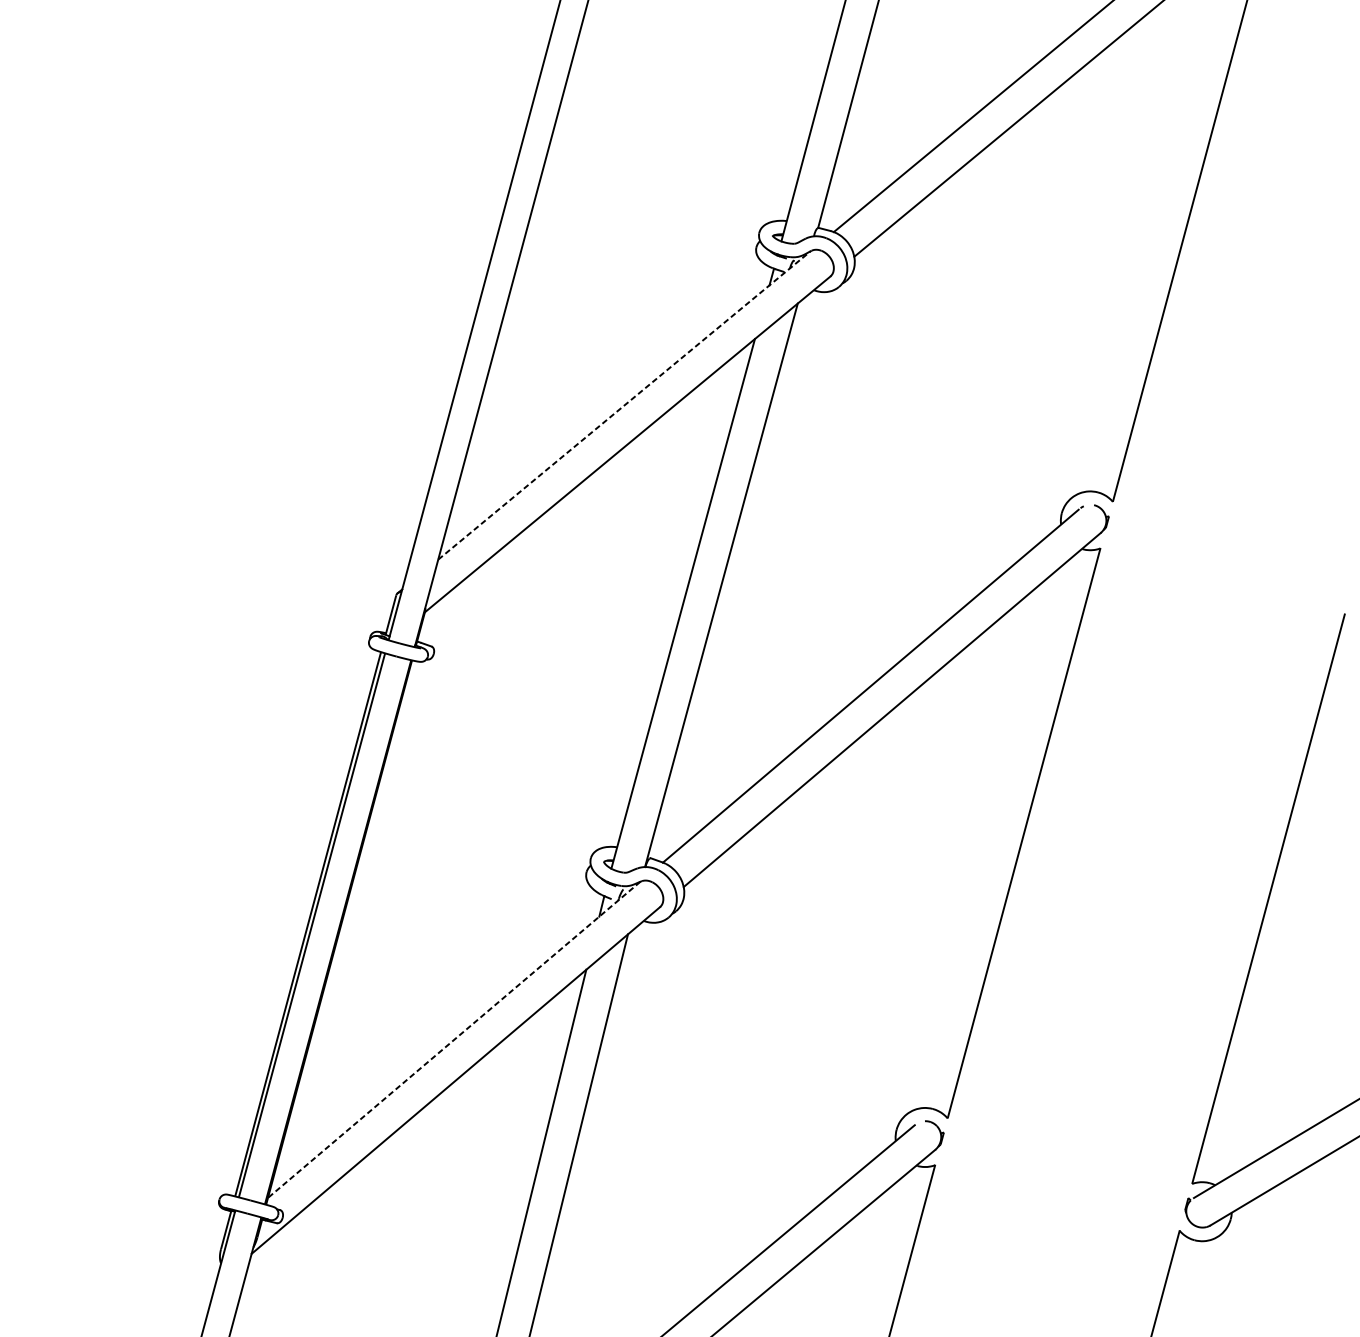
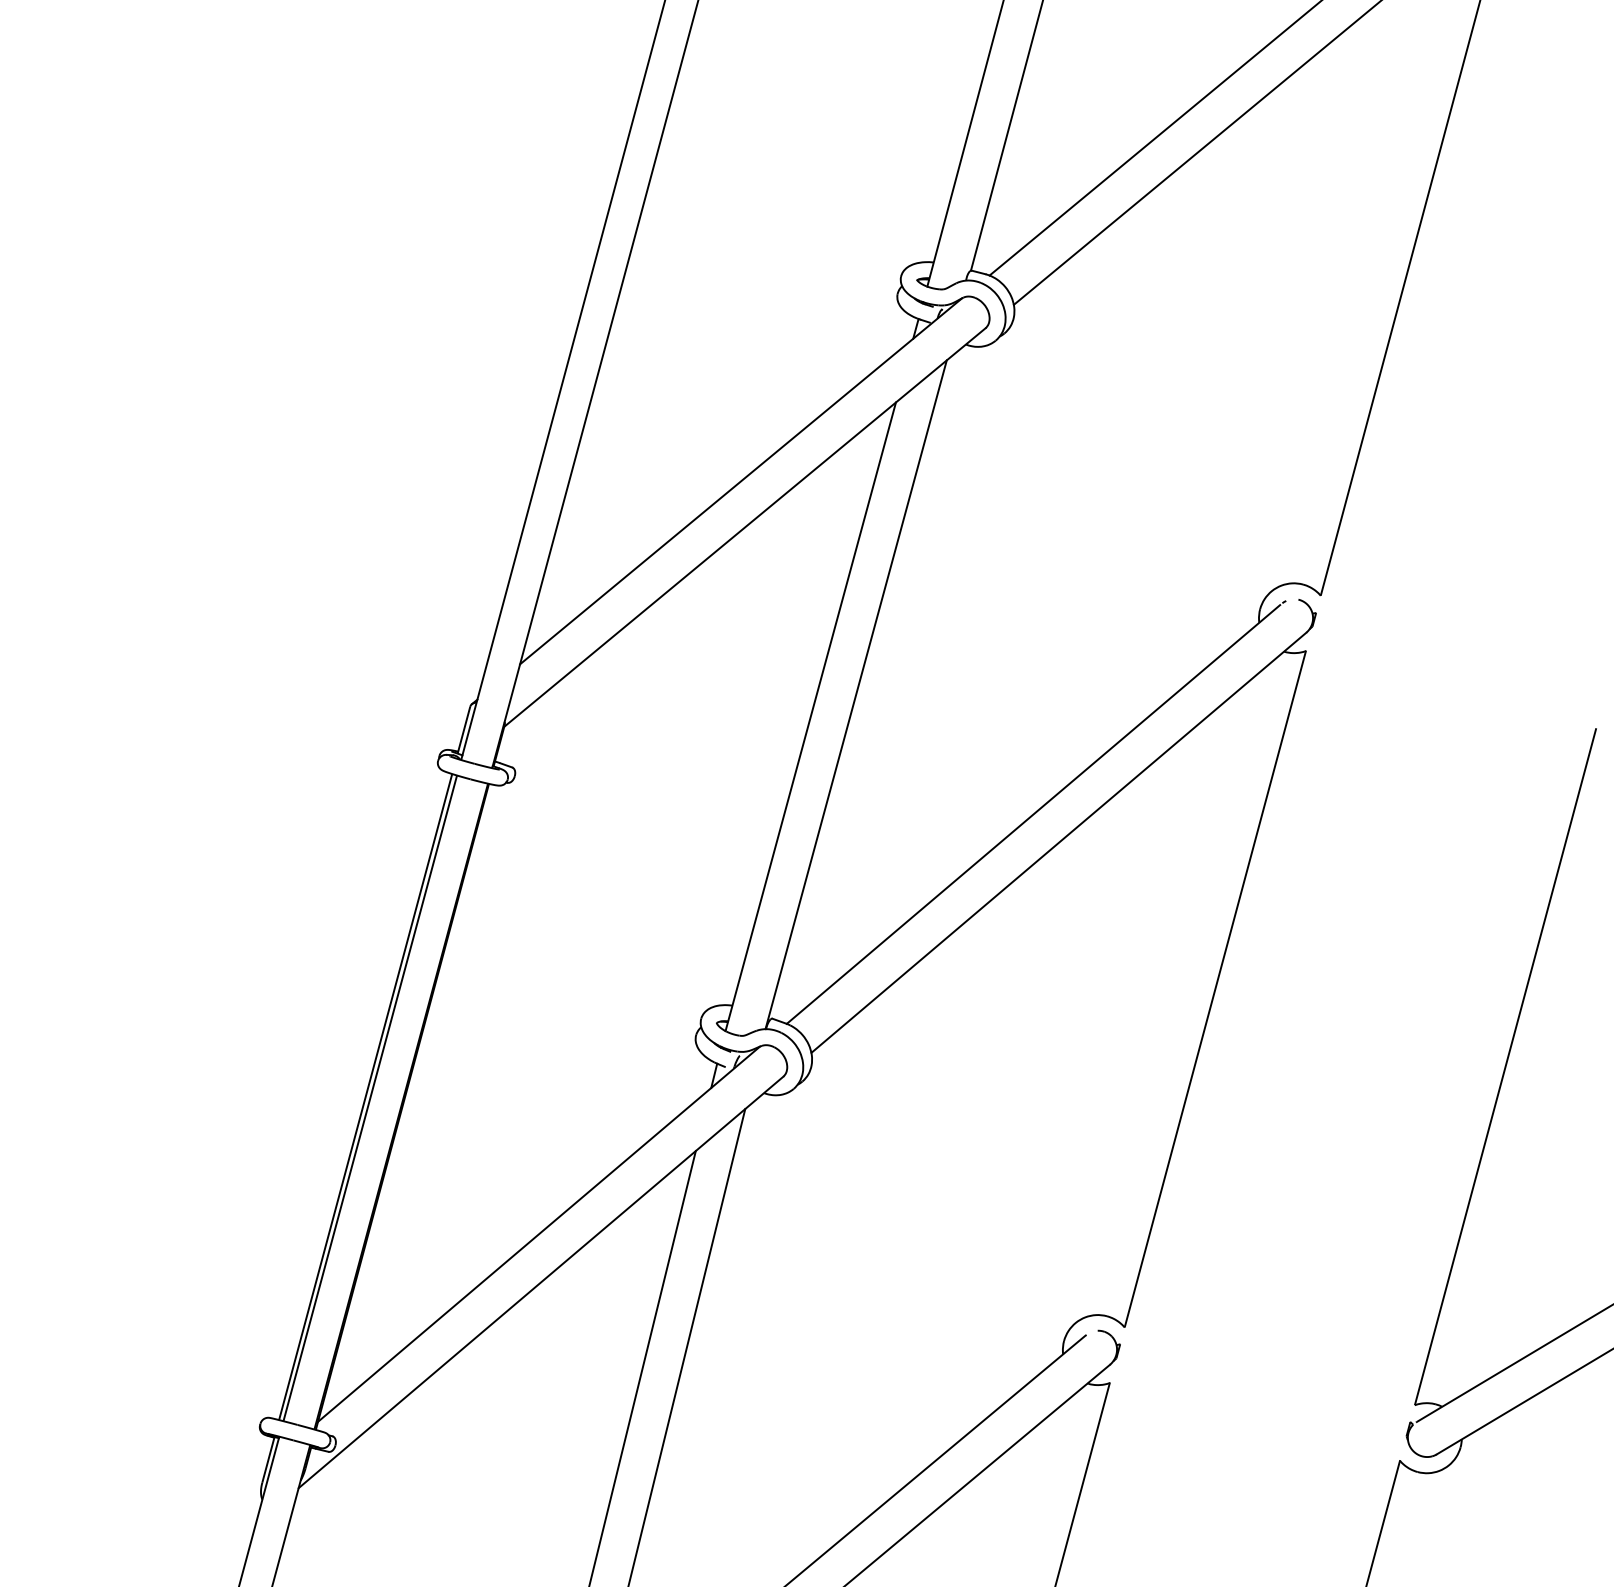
line: (624, 405) -> (741, 481), dashed -> solid
line: (454, 1040) -> (539, 1234), dashed -> solid

